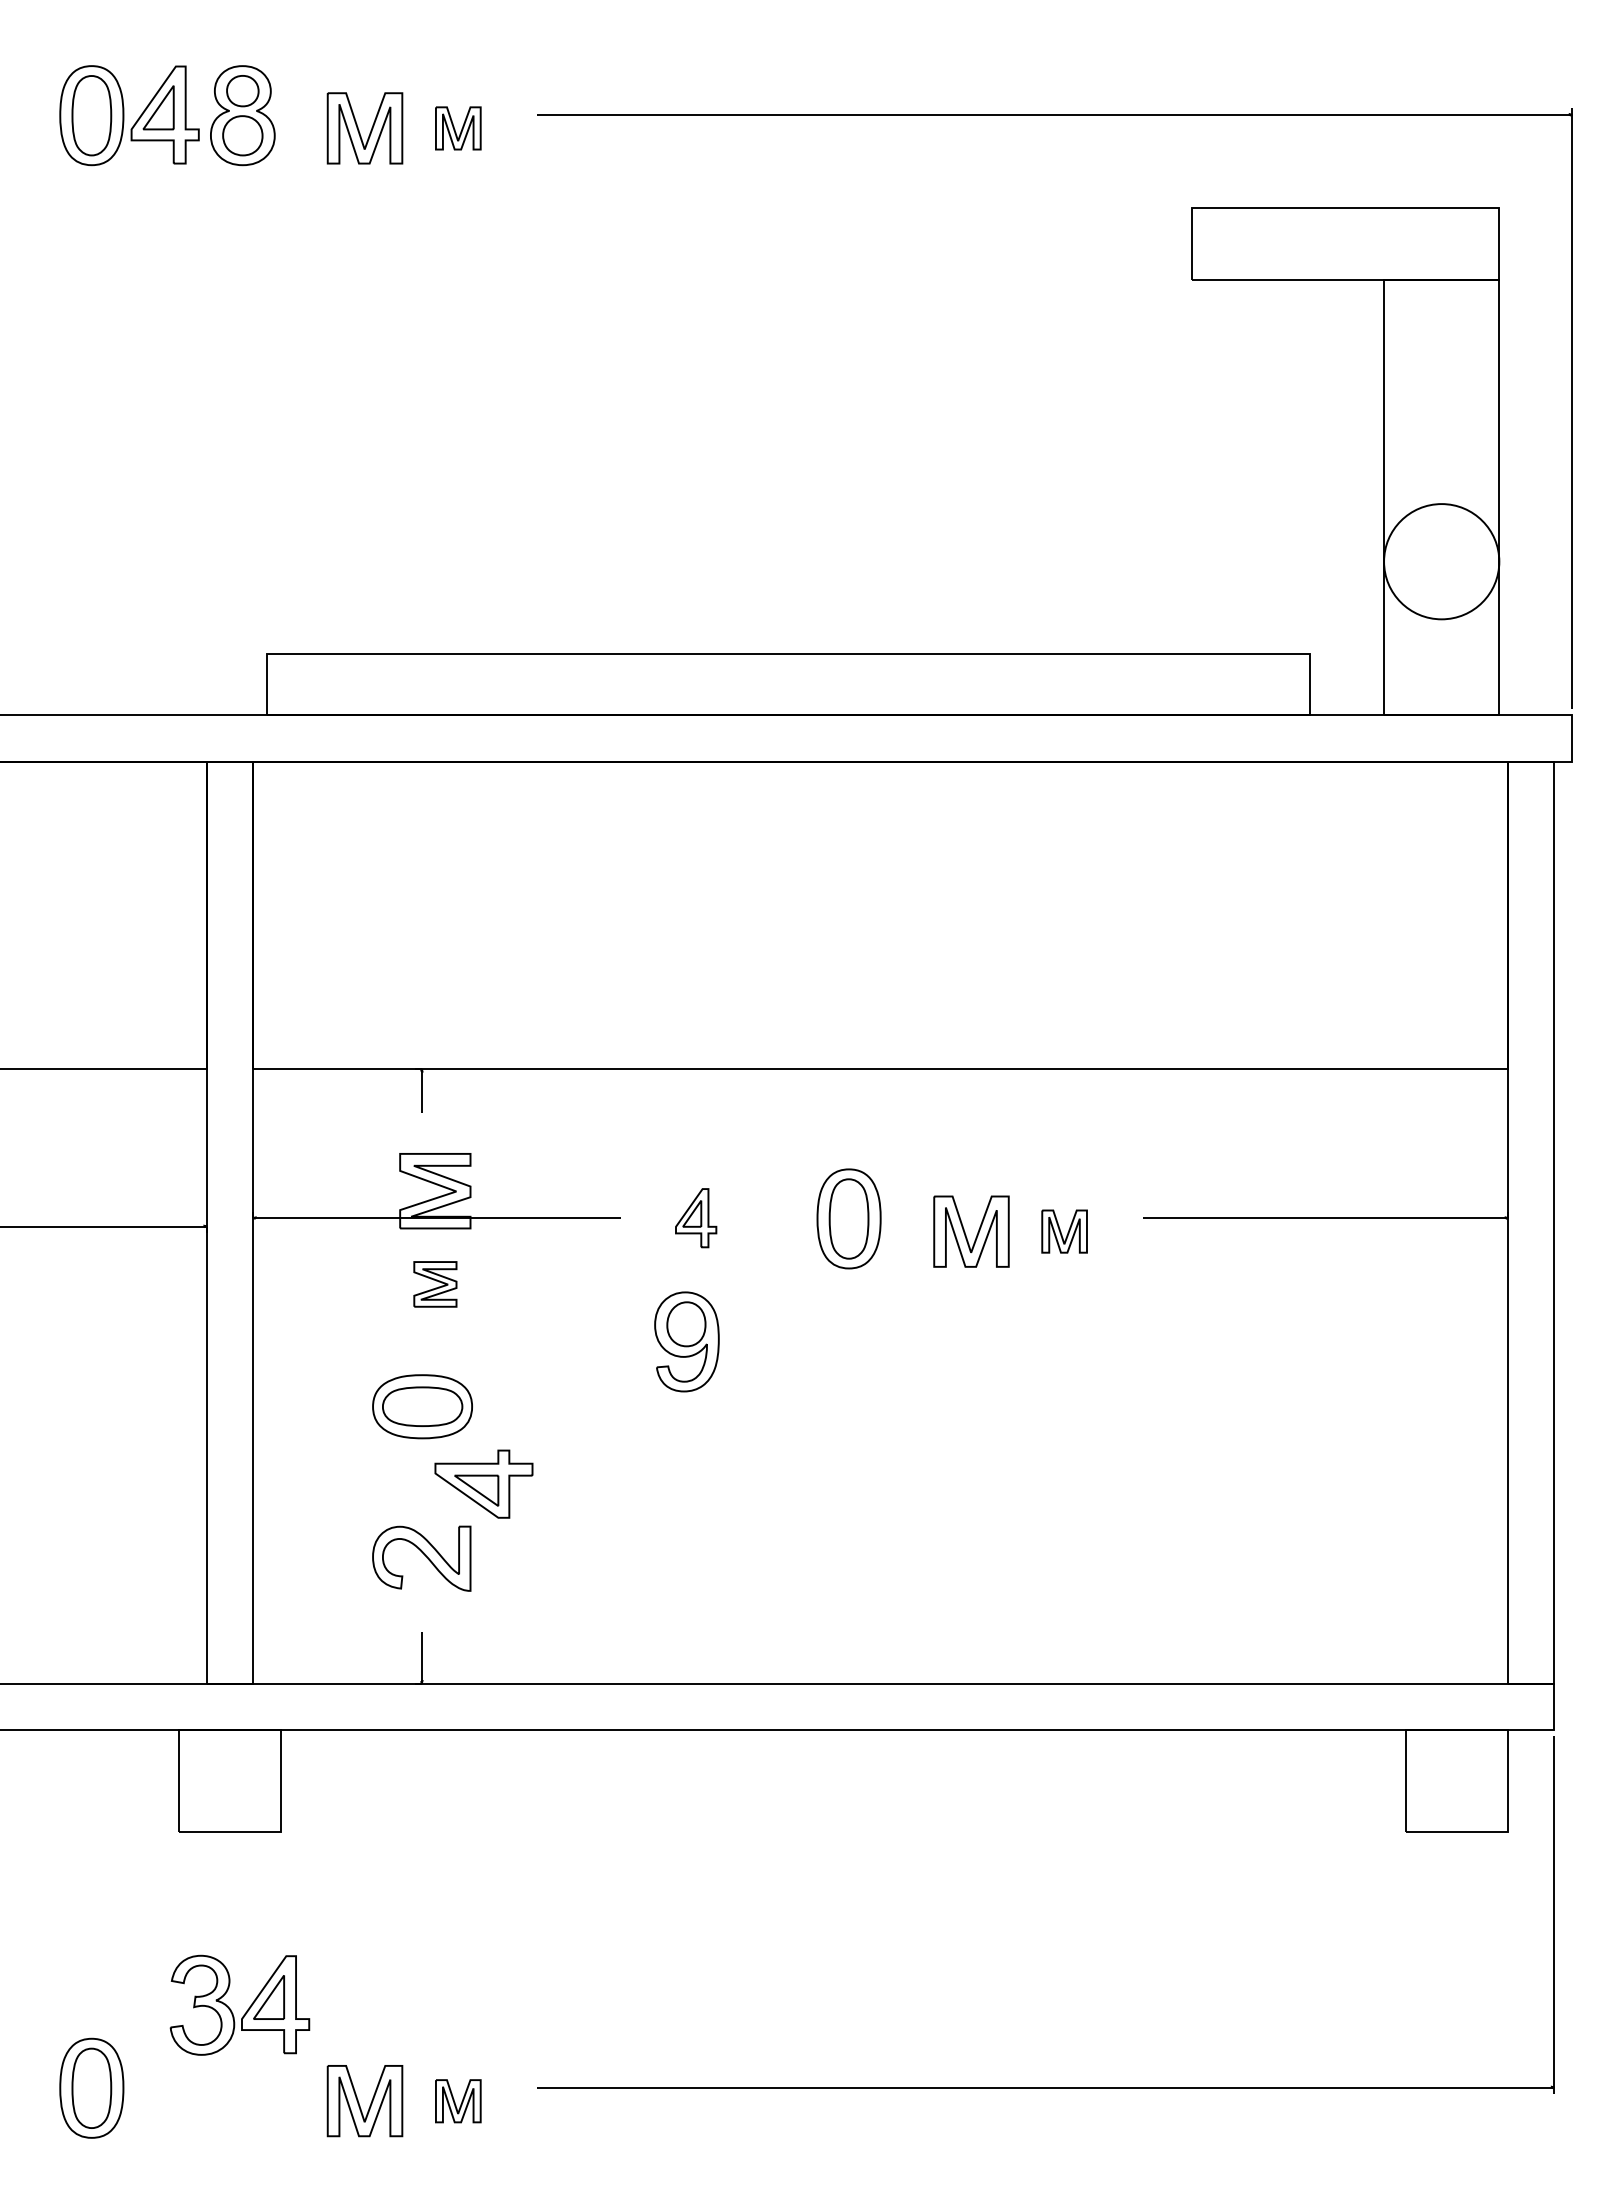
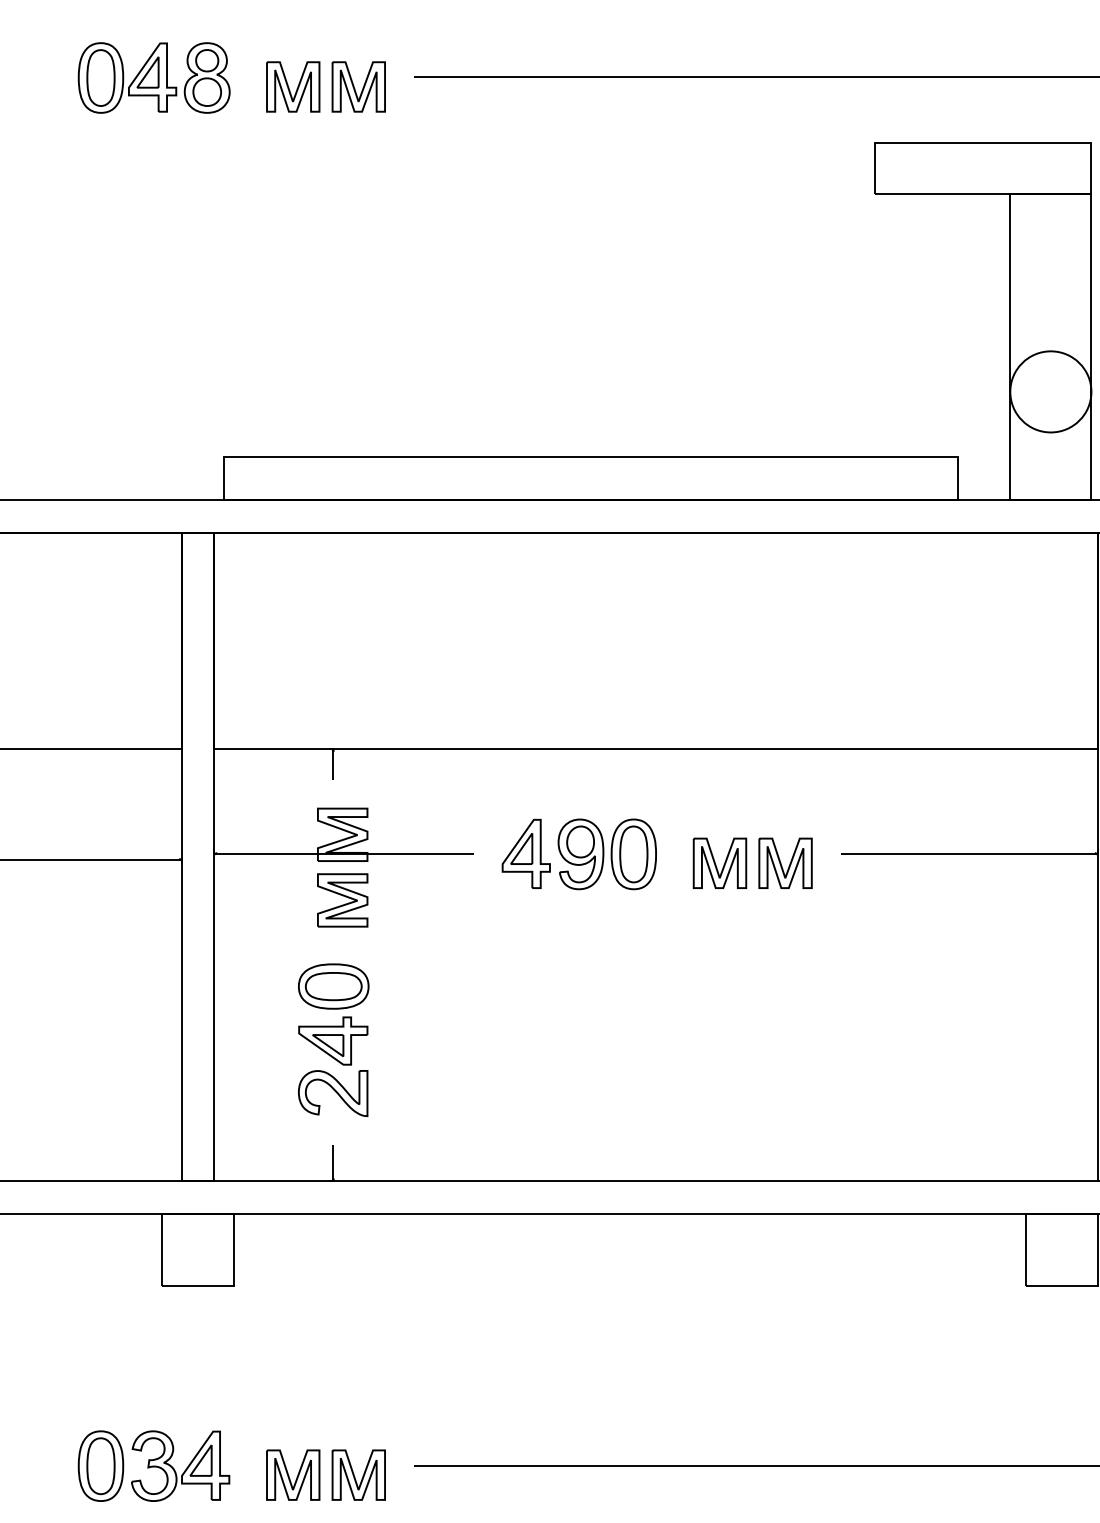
part: (458, 128) -> (359, 87), size x1.67
part: (695, 1217) -> (525, 853), size x1.67
part: (1064, 1231) -> (785, 863), size x1.67
part: (435, 1284) -> (342, 900), size x1.67
part: (686, 1341) -> (580, 854), moved
part: (483, 1483) -> (332, 1040), moved
part: (246, 2010) -> (185, 1469), moved
part: (458, 2101) -> (359, 1475), size x1.67

